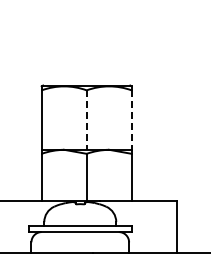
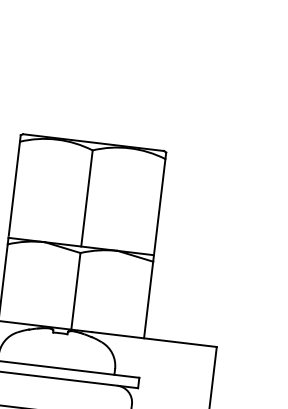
line: (131, 119) -> (159, 206), dashed -> solid
line: (86, 120) -> (86, 199), dashed -> solid

